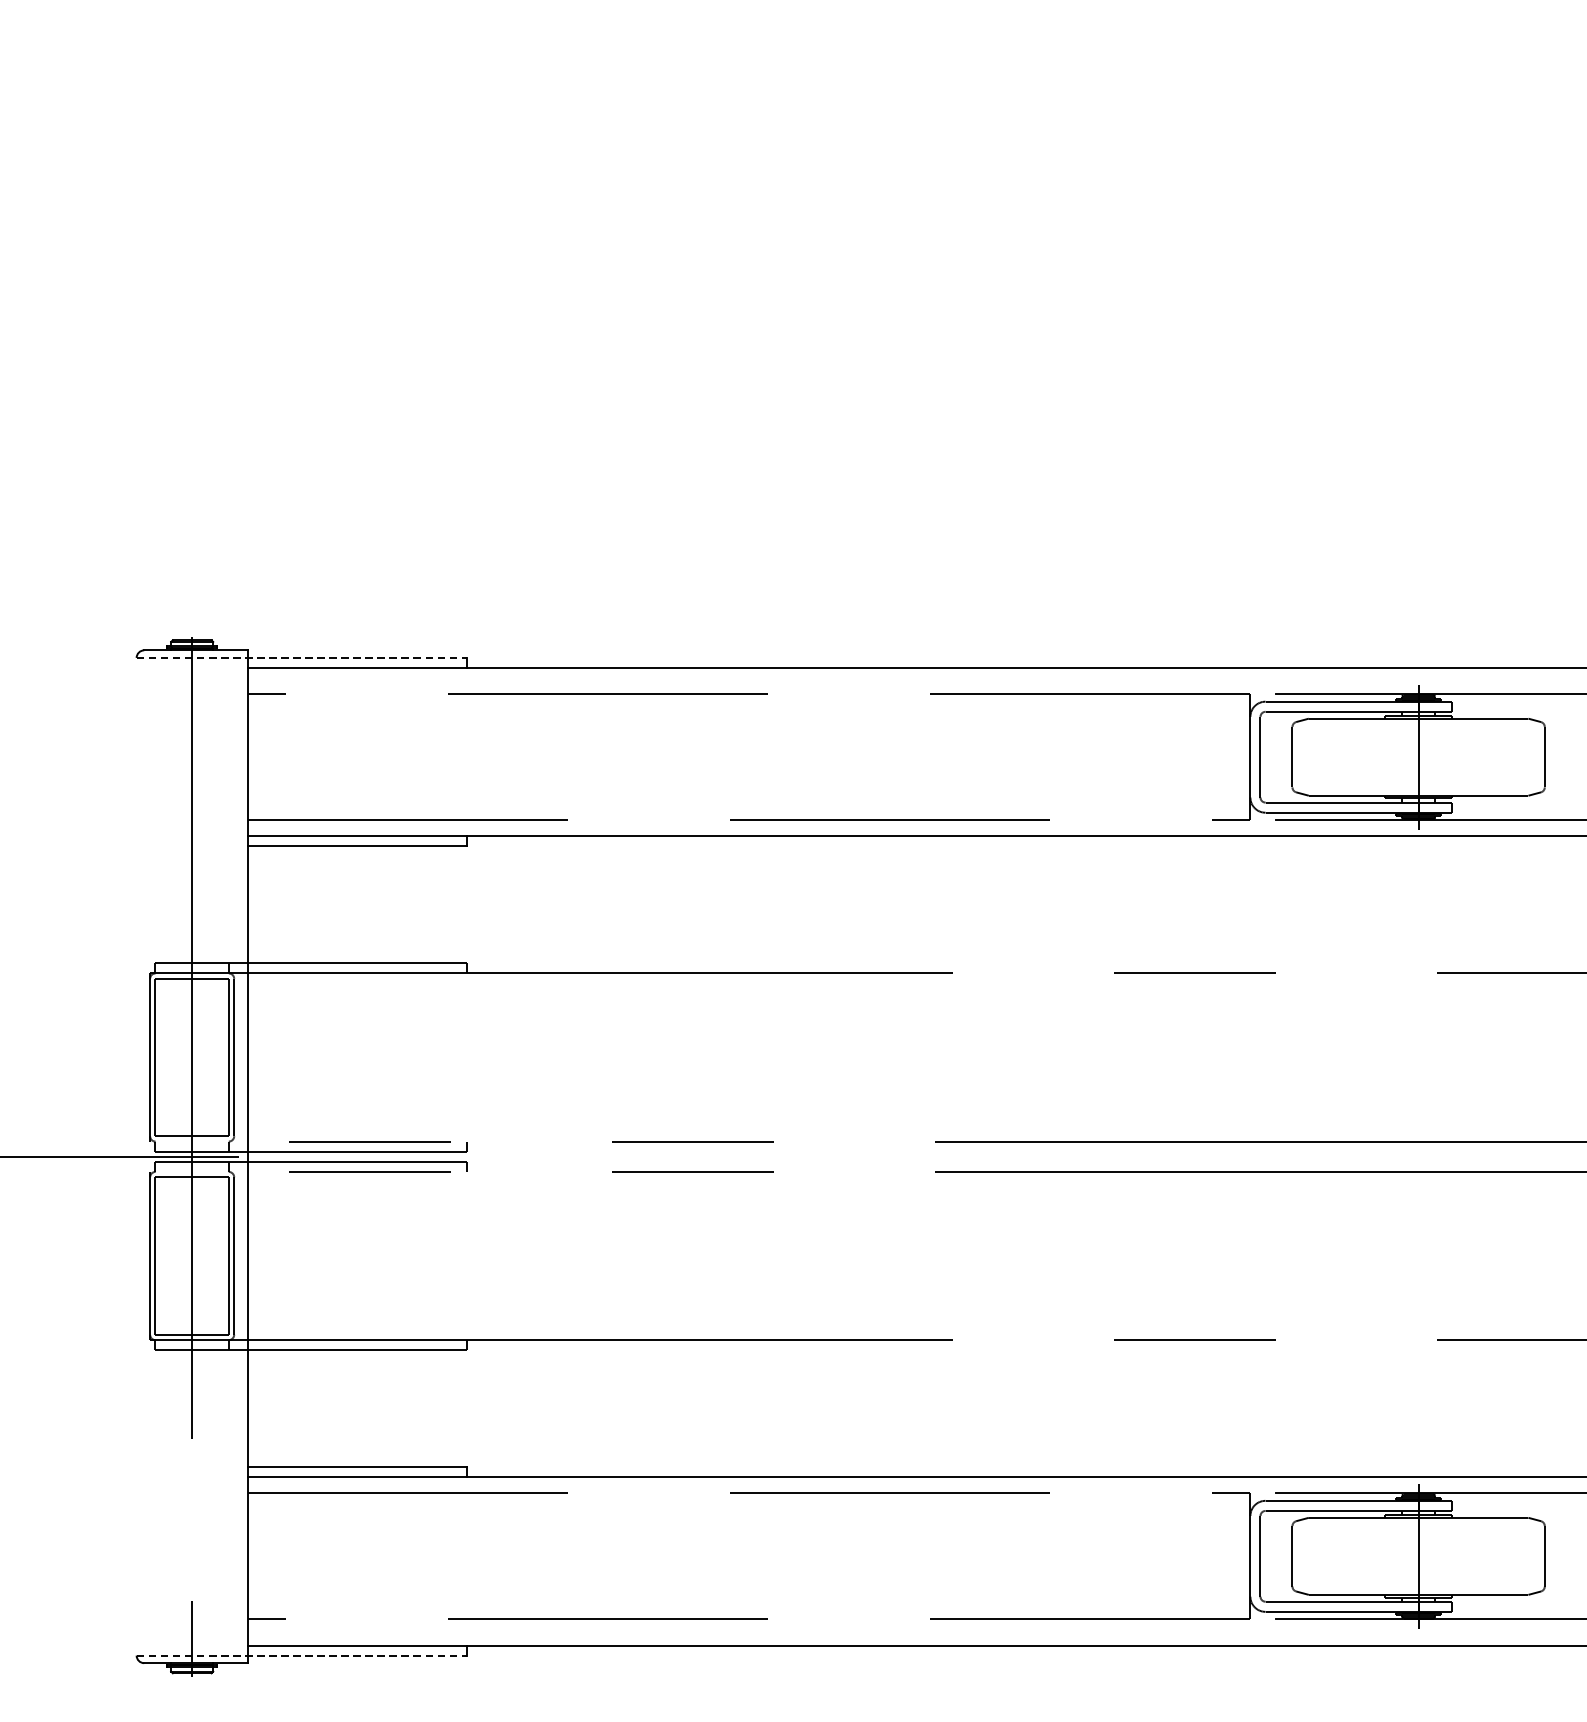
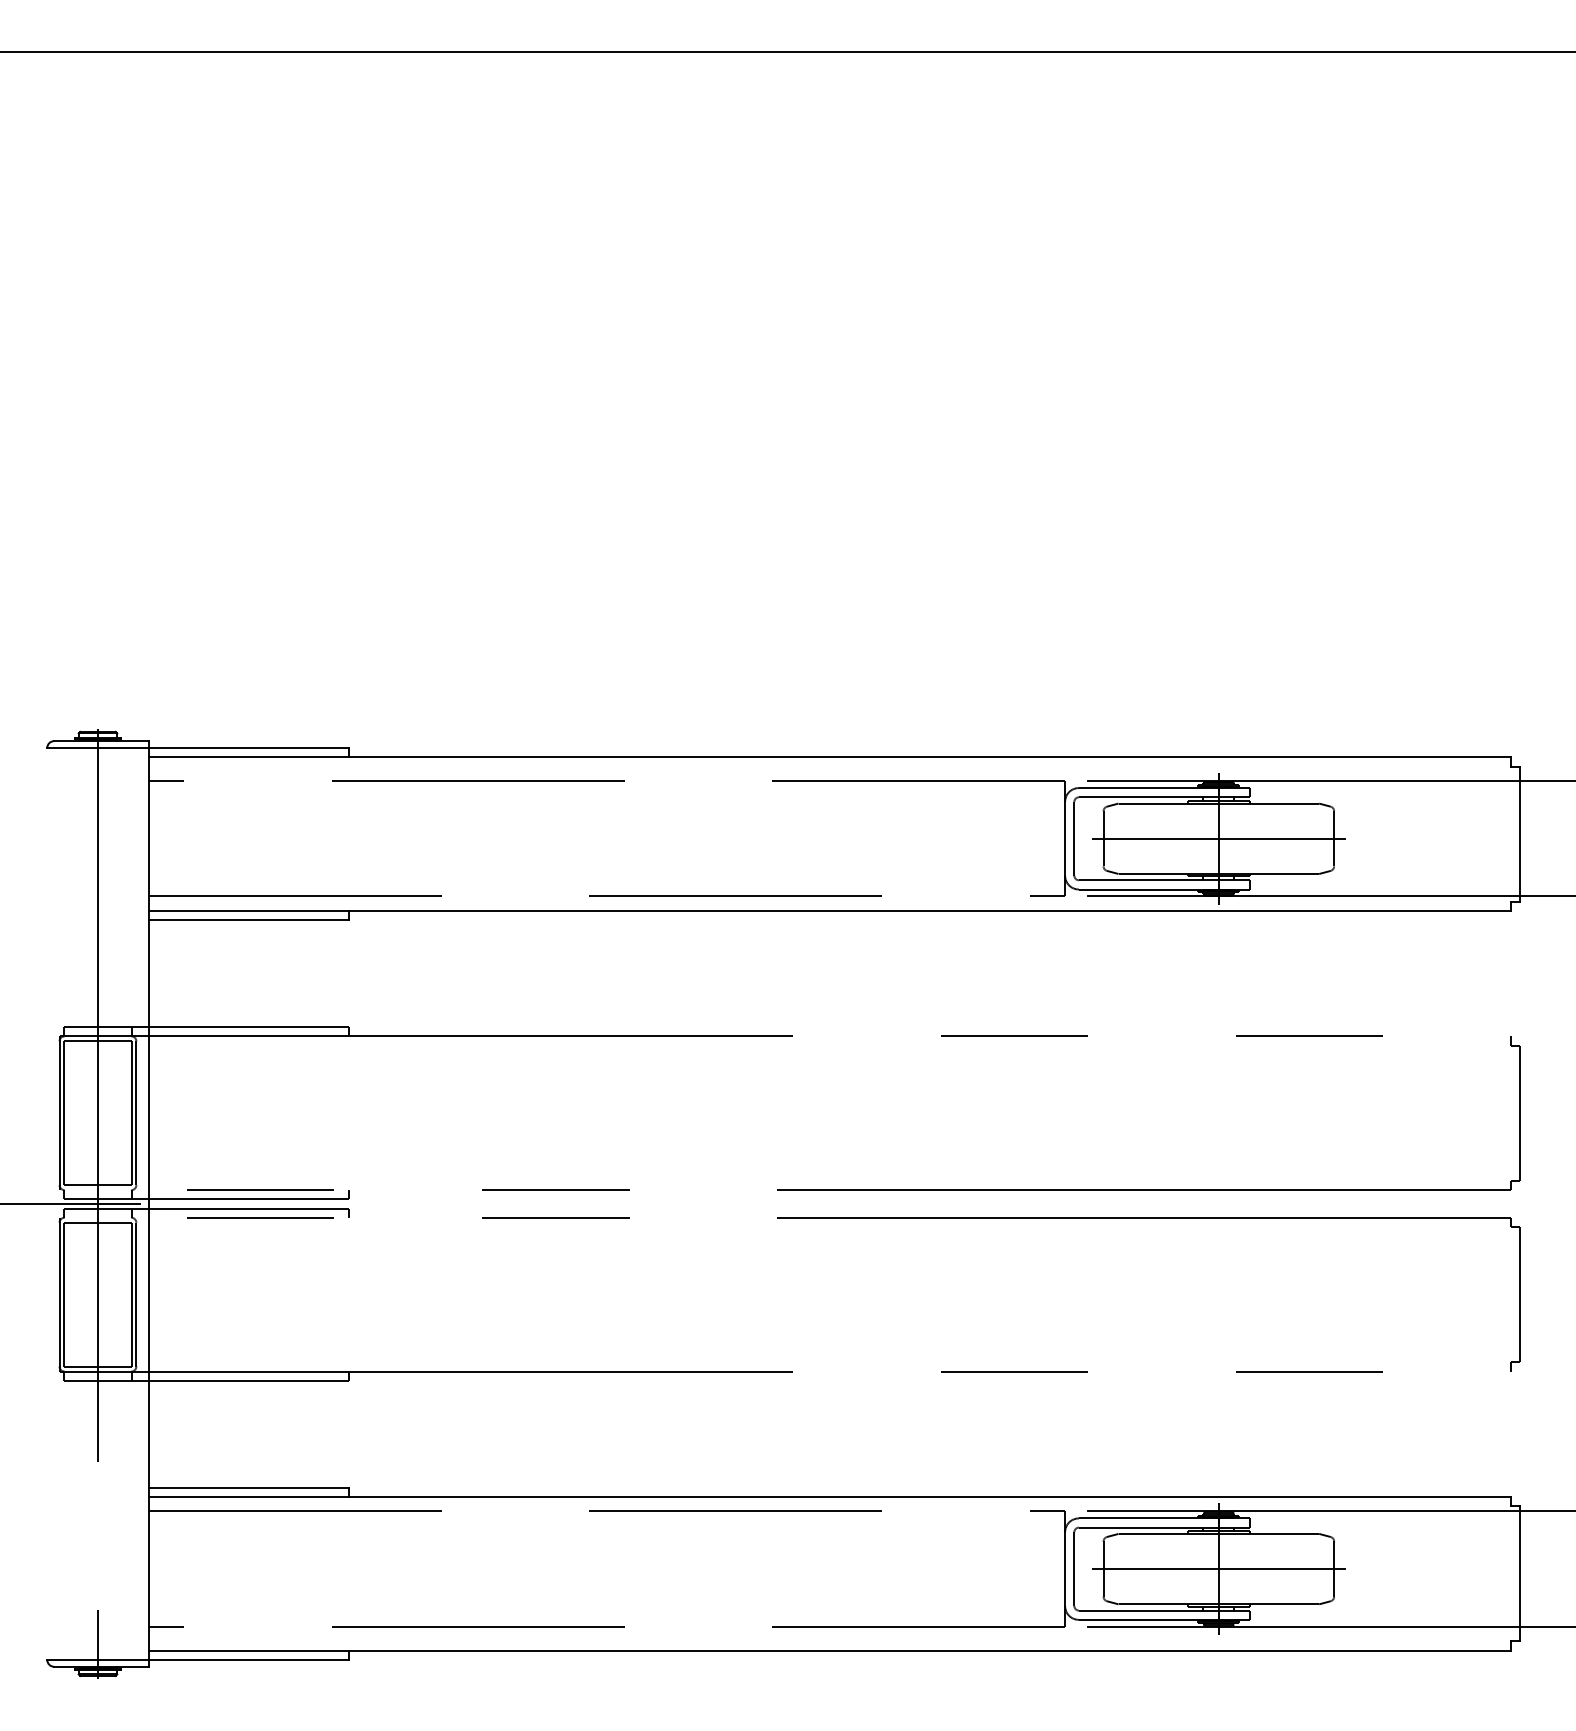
line: (302, 658) -> (198, 748), dashed -> solid
line: (1418, 756) -> (1218, 838), added
line: (1418, 1556) -> (1218, 1569), added
line: (302, 1655) -> (198, 1659), dashed -> solid

